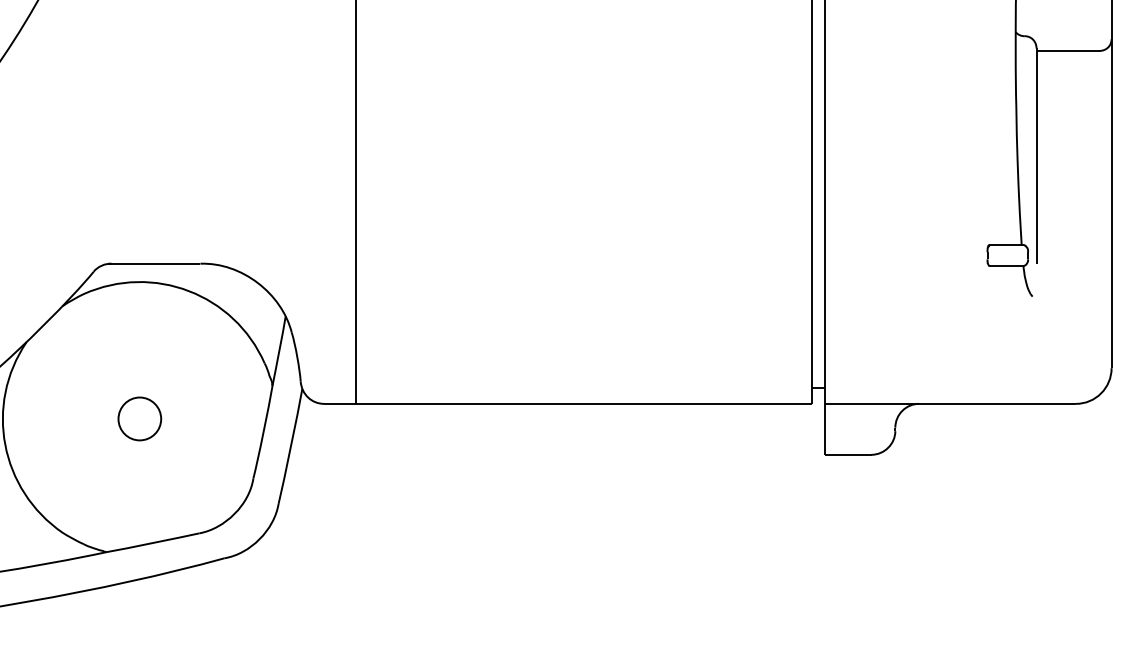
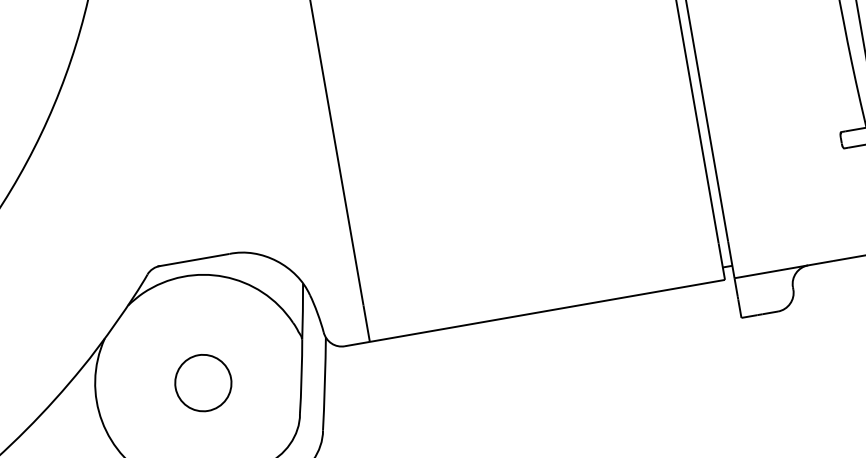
part: (139, 418) -> (203, 382), size x1.67

